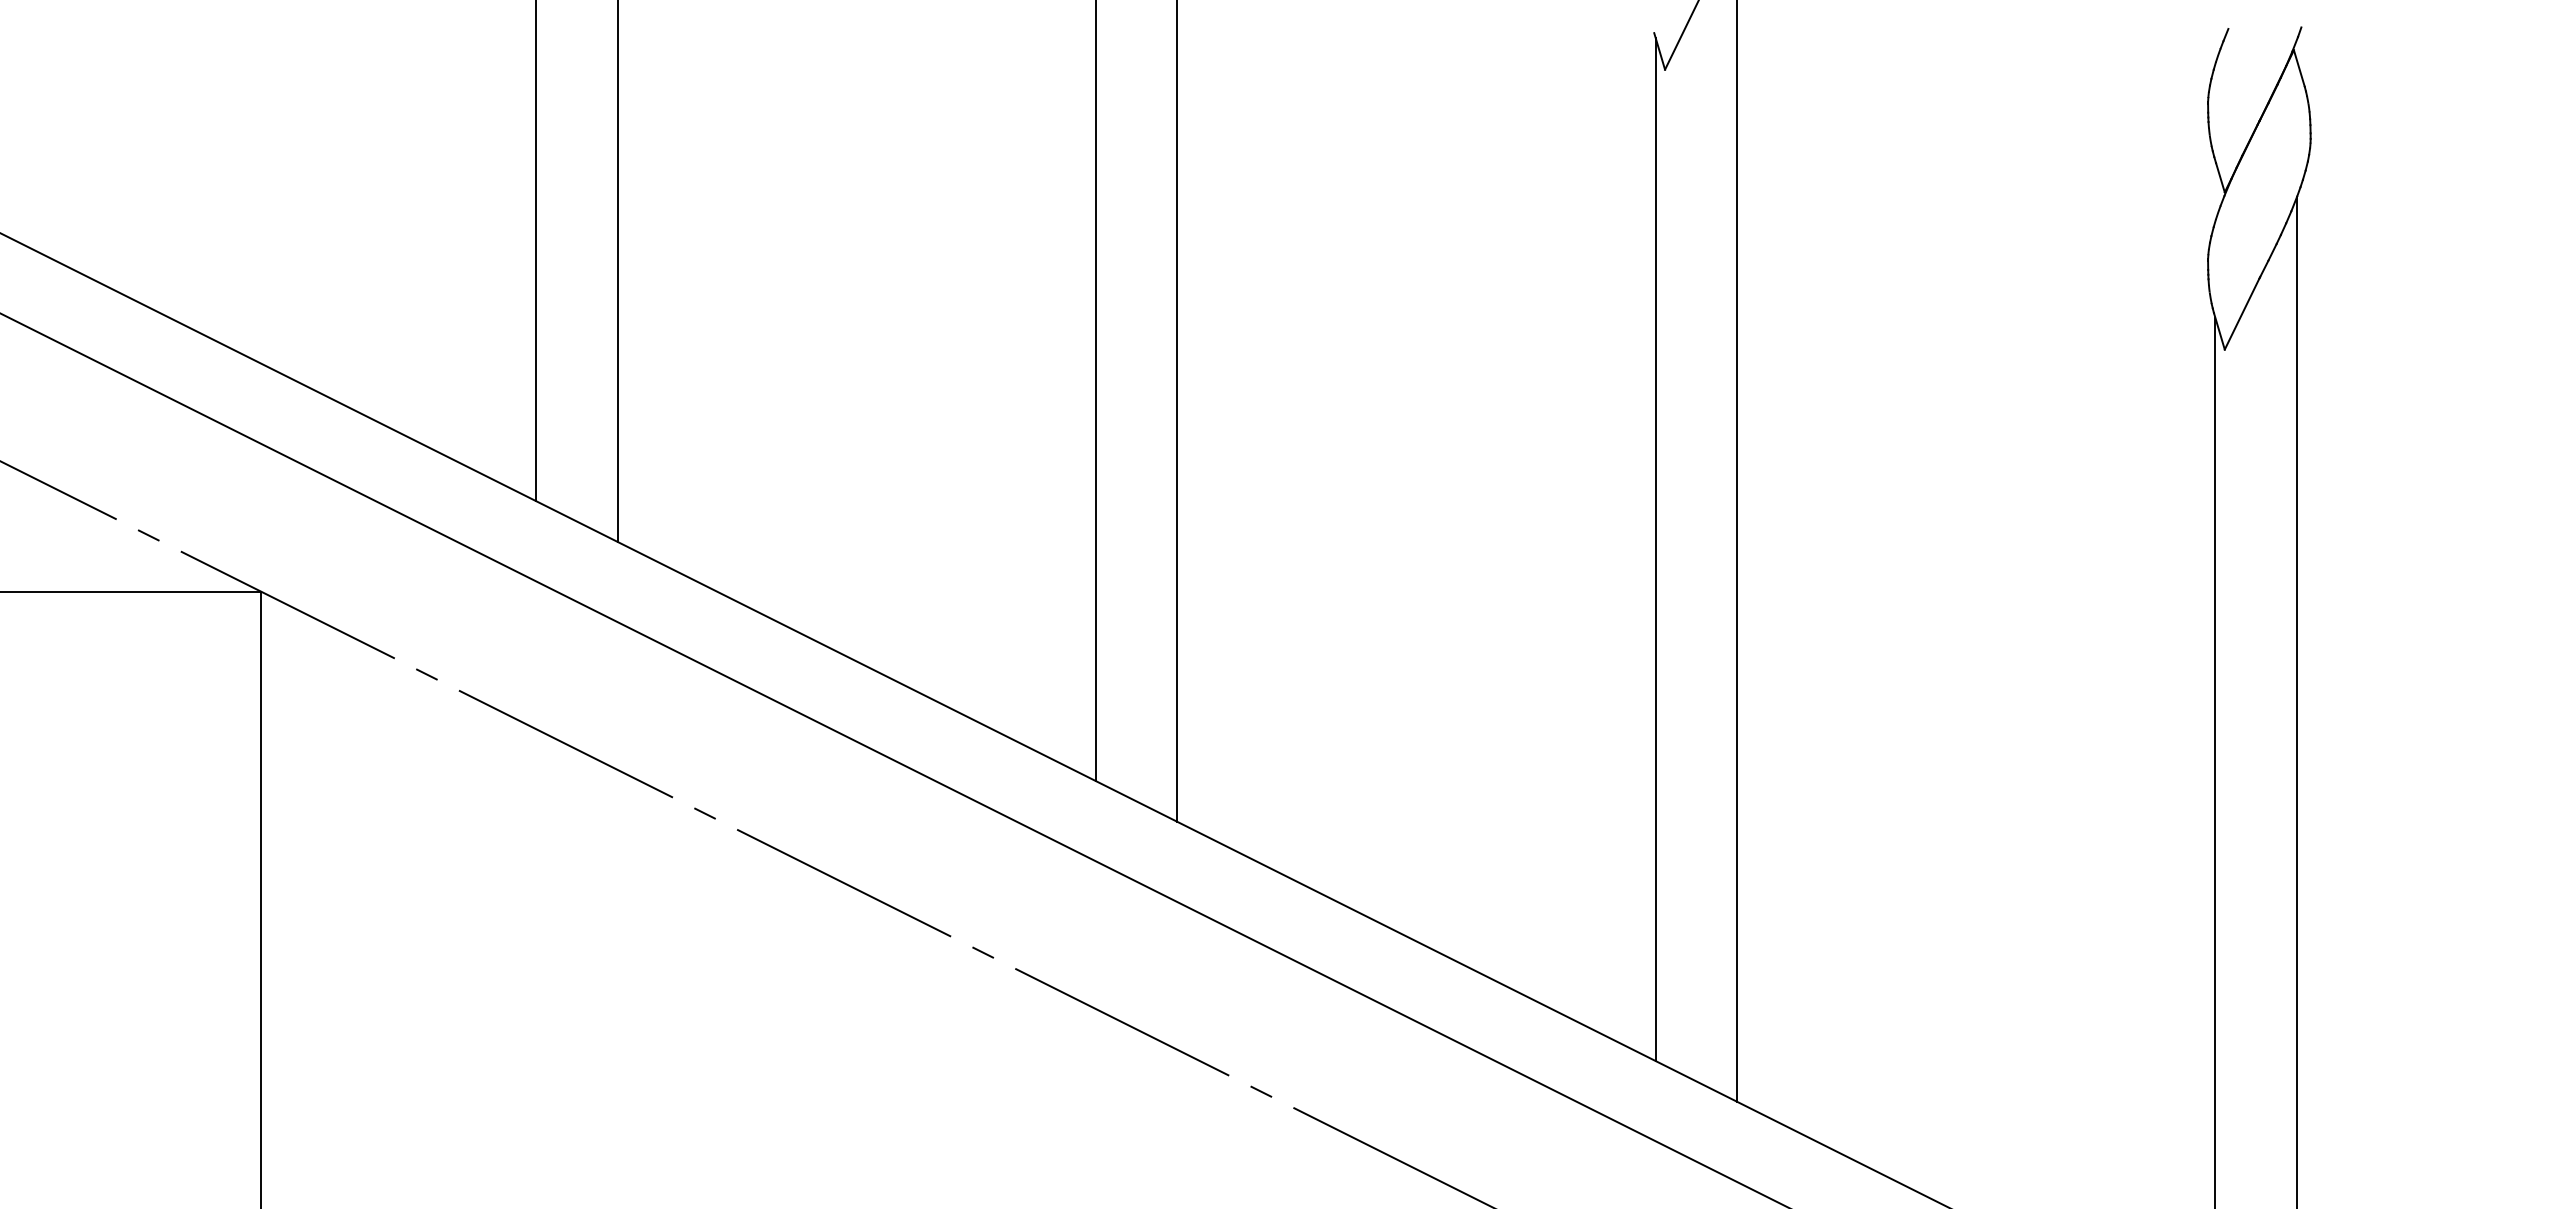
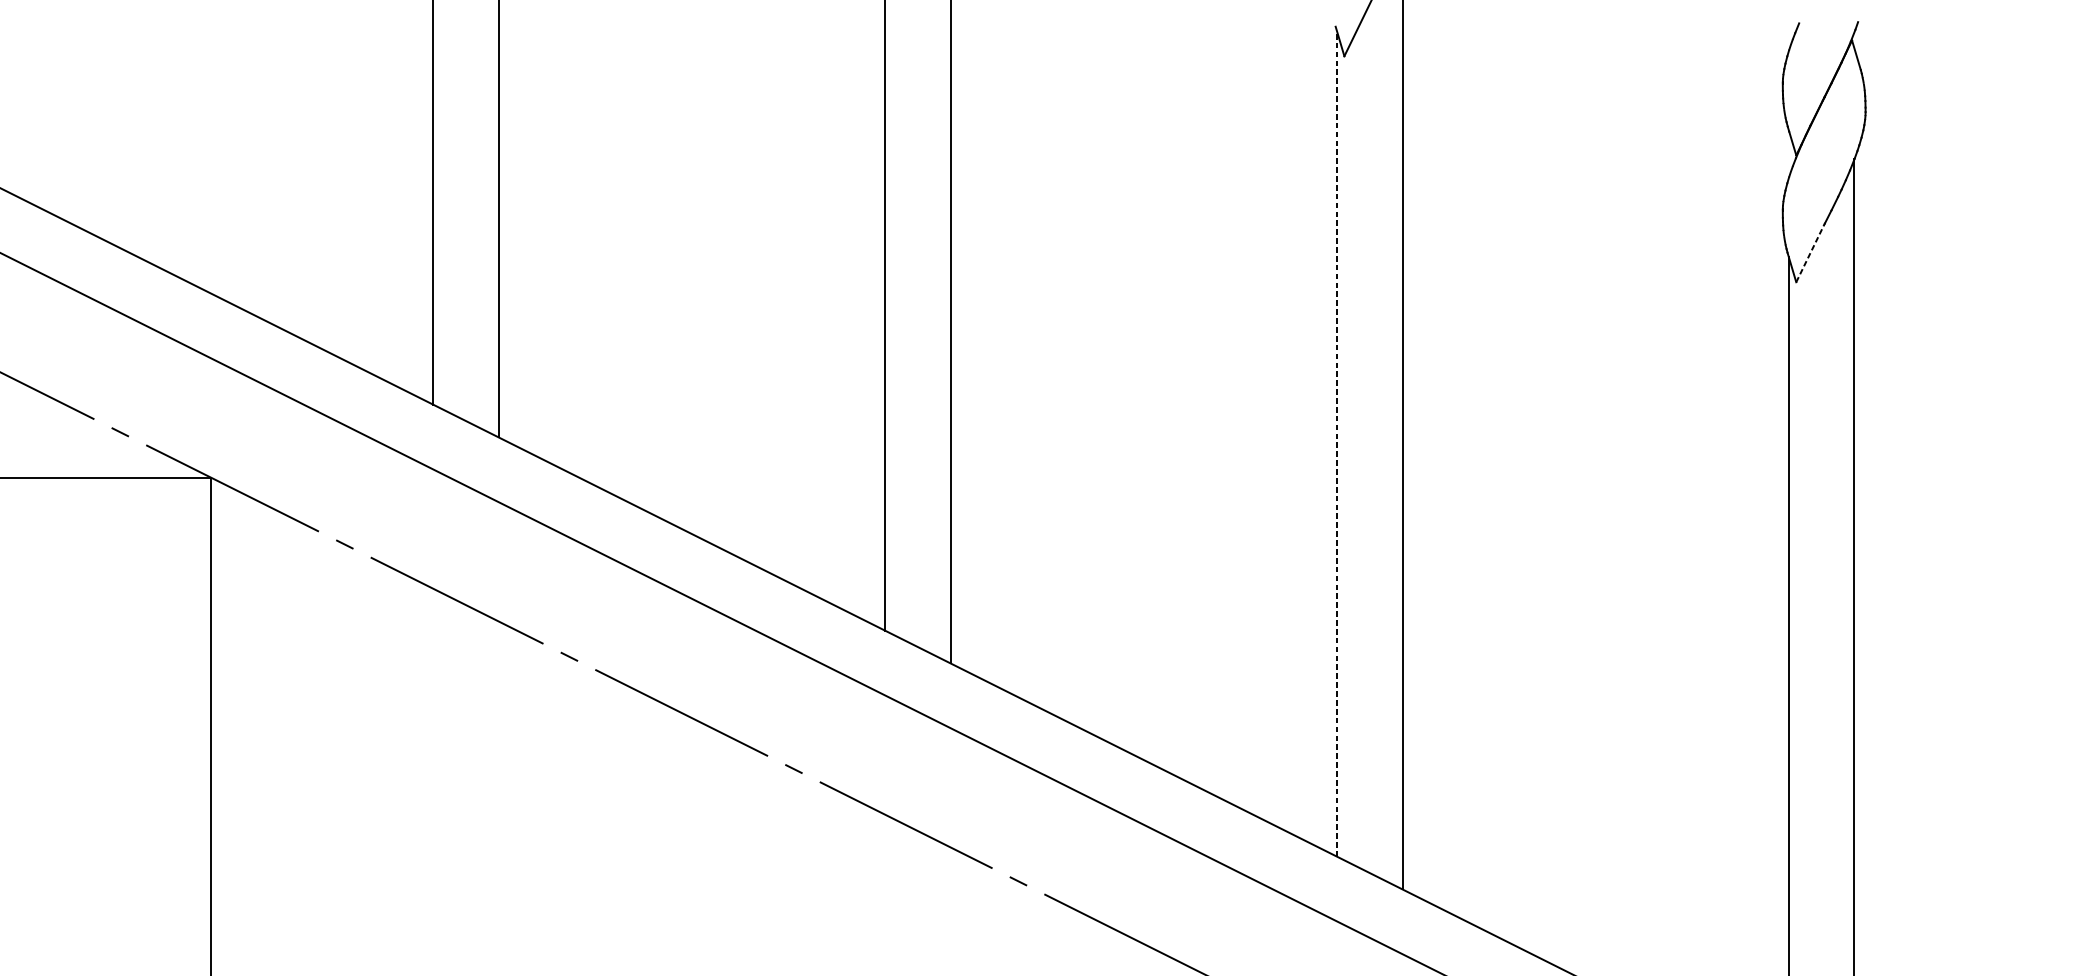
line: (2242, 314) -> (1810, 253), solid -> dashed
line: (1655, 549) -> (1336, 443), solid -> dashed

